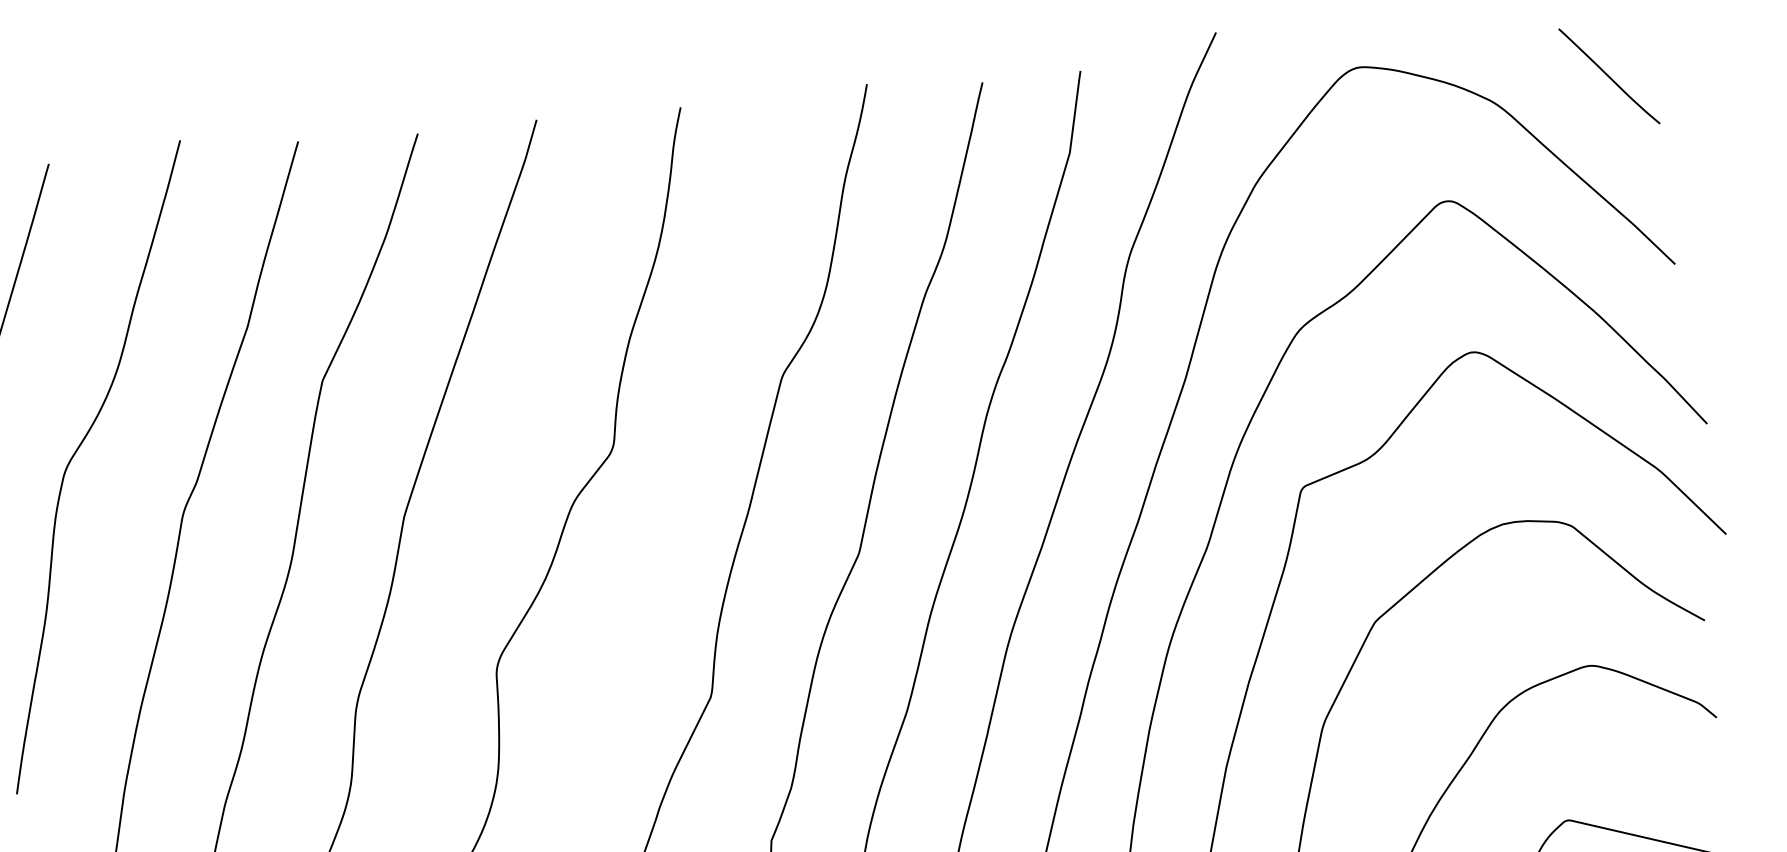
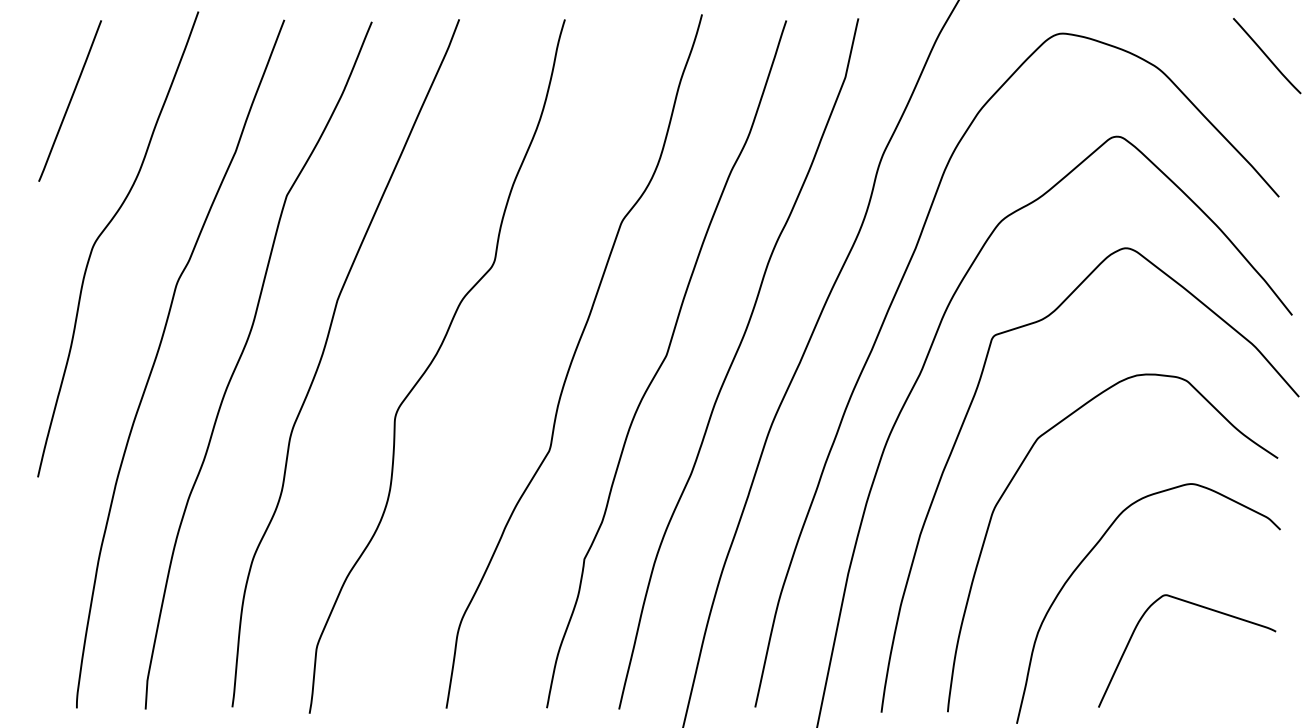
curve: (1609, 76) -> (1267, 56), moved

